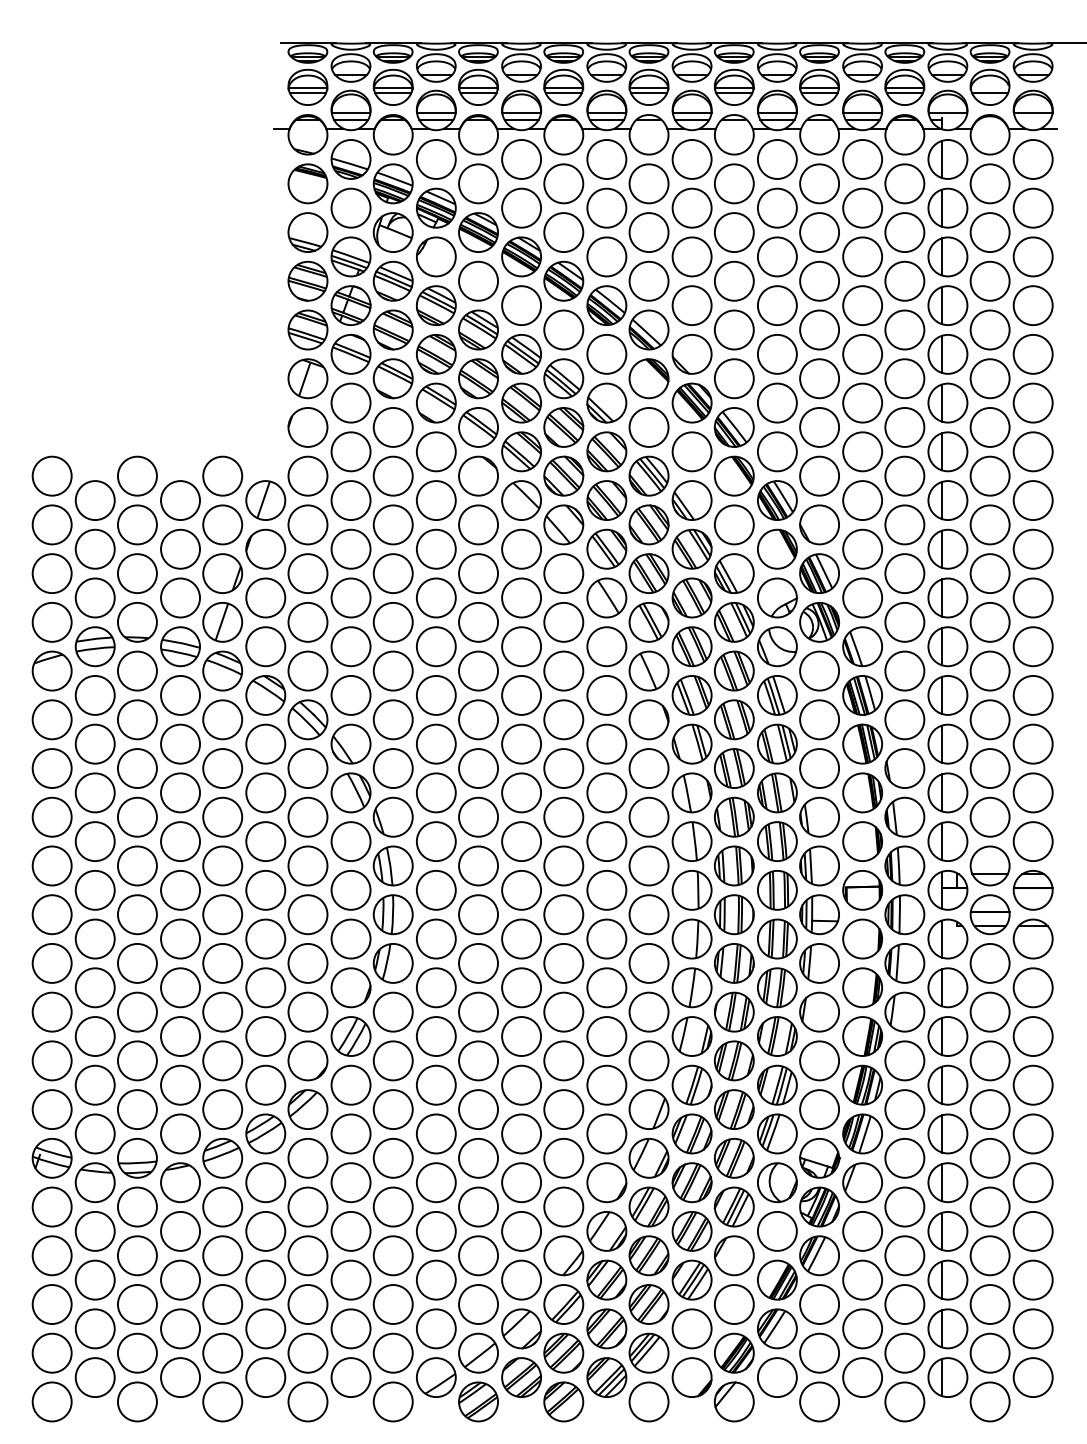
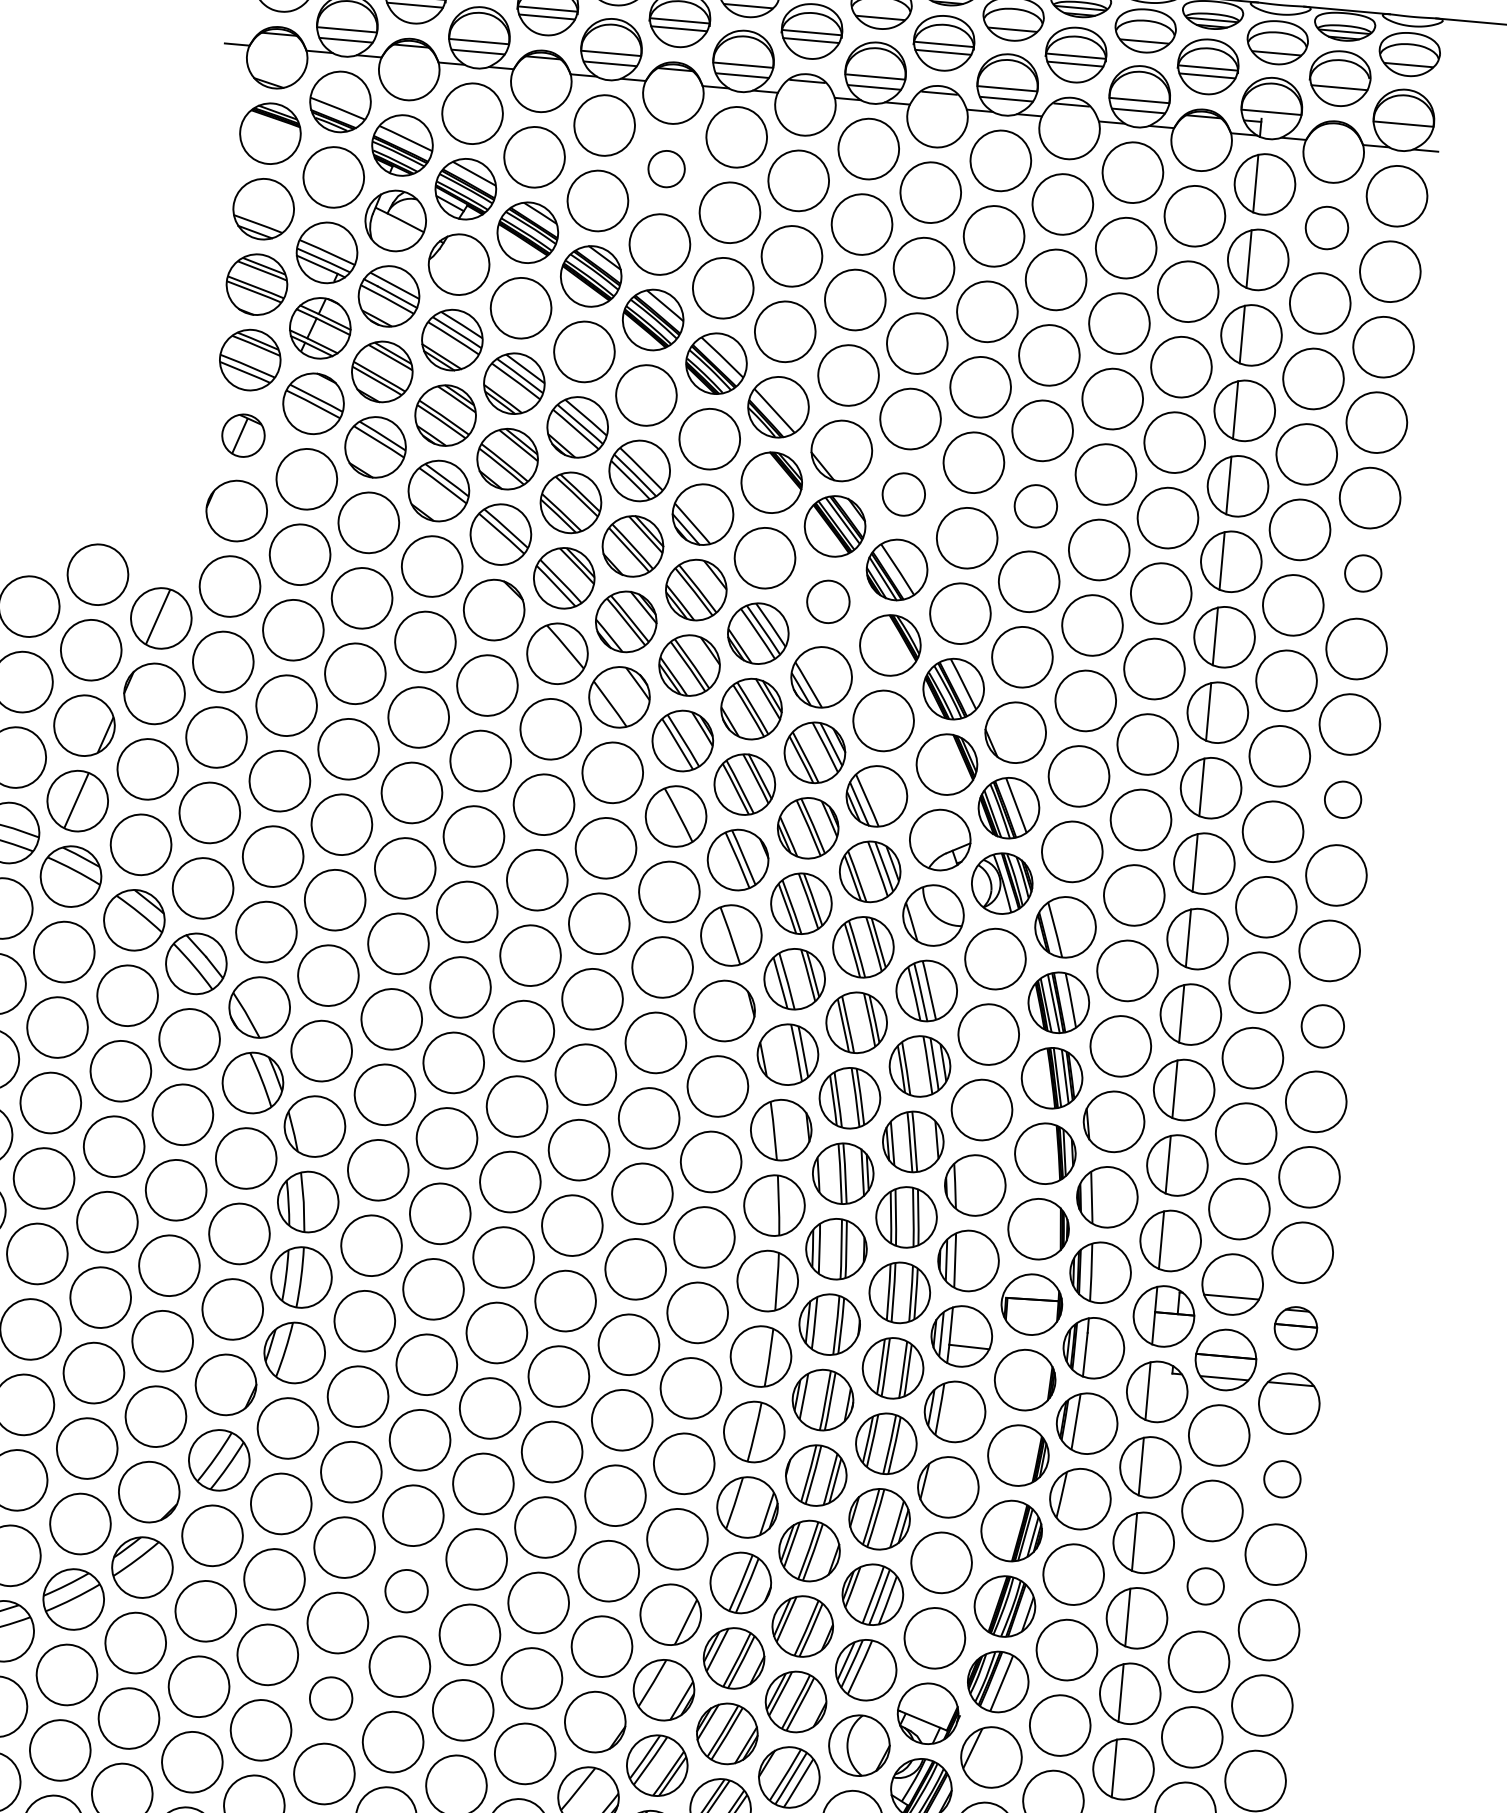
circle: (563, 183) -> (666, 168), size x0.6
circle: (989, 183) -> (1326, 227), size x0.7
part: (307, 378) -> (242, 435), size x0.7
circle: (733, 378) -> (902, 494), size x0.7
circle: (819, 378) -> (1035, 505), size x0.7
circle: (1032, 402) -> (1362, 572), size x0.6
circle: (691, 451) -> (827, 601), size x0.7
circle: (1032, 548) -> (1342, 798), size x0.6
circle: (1032, 695) -> (1321, 1026), size x0.7
part: (1032, 890) -> (1294, 1328), size x0.7
circle: (1032, 987) -> (1281, 1478), size x0.6
circle: (989, 1060) -> (1204, 1585), size x0.6
circle: (478, 1109) -> (406, 1591), size x0.7
circle: (435, 1182) -> (329, 1698), size x0.7

